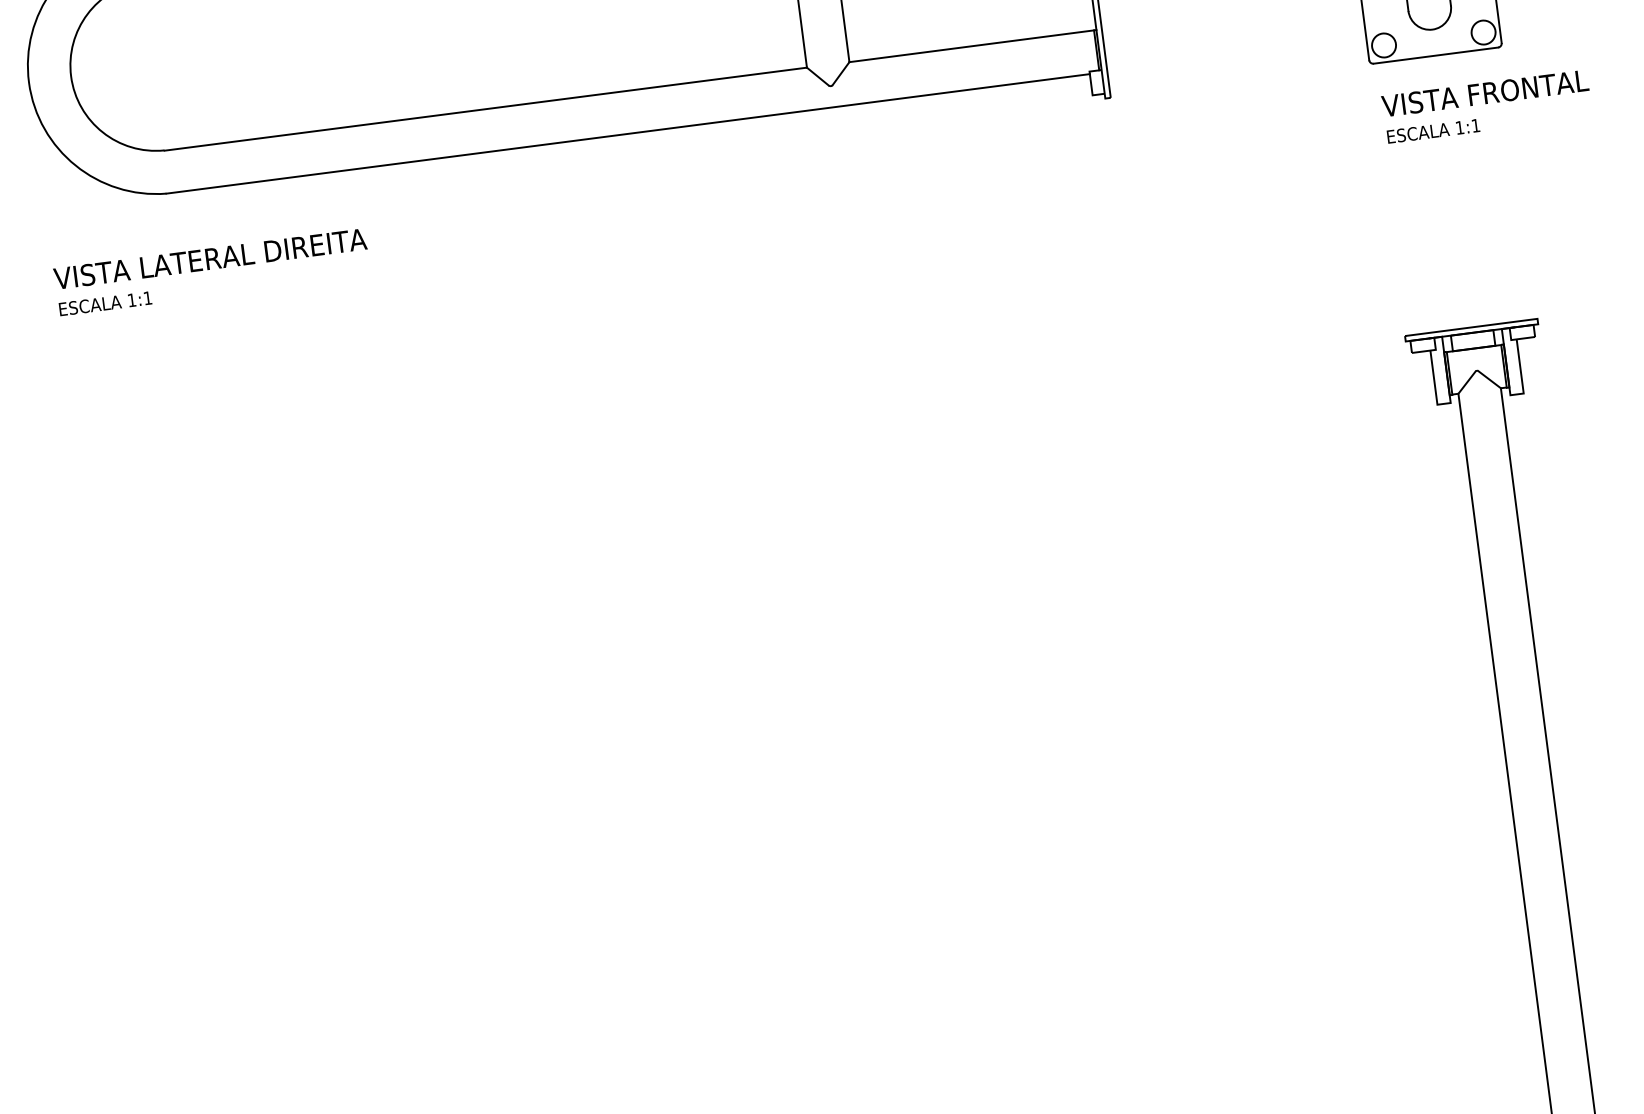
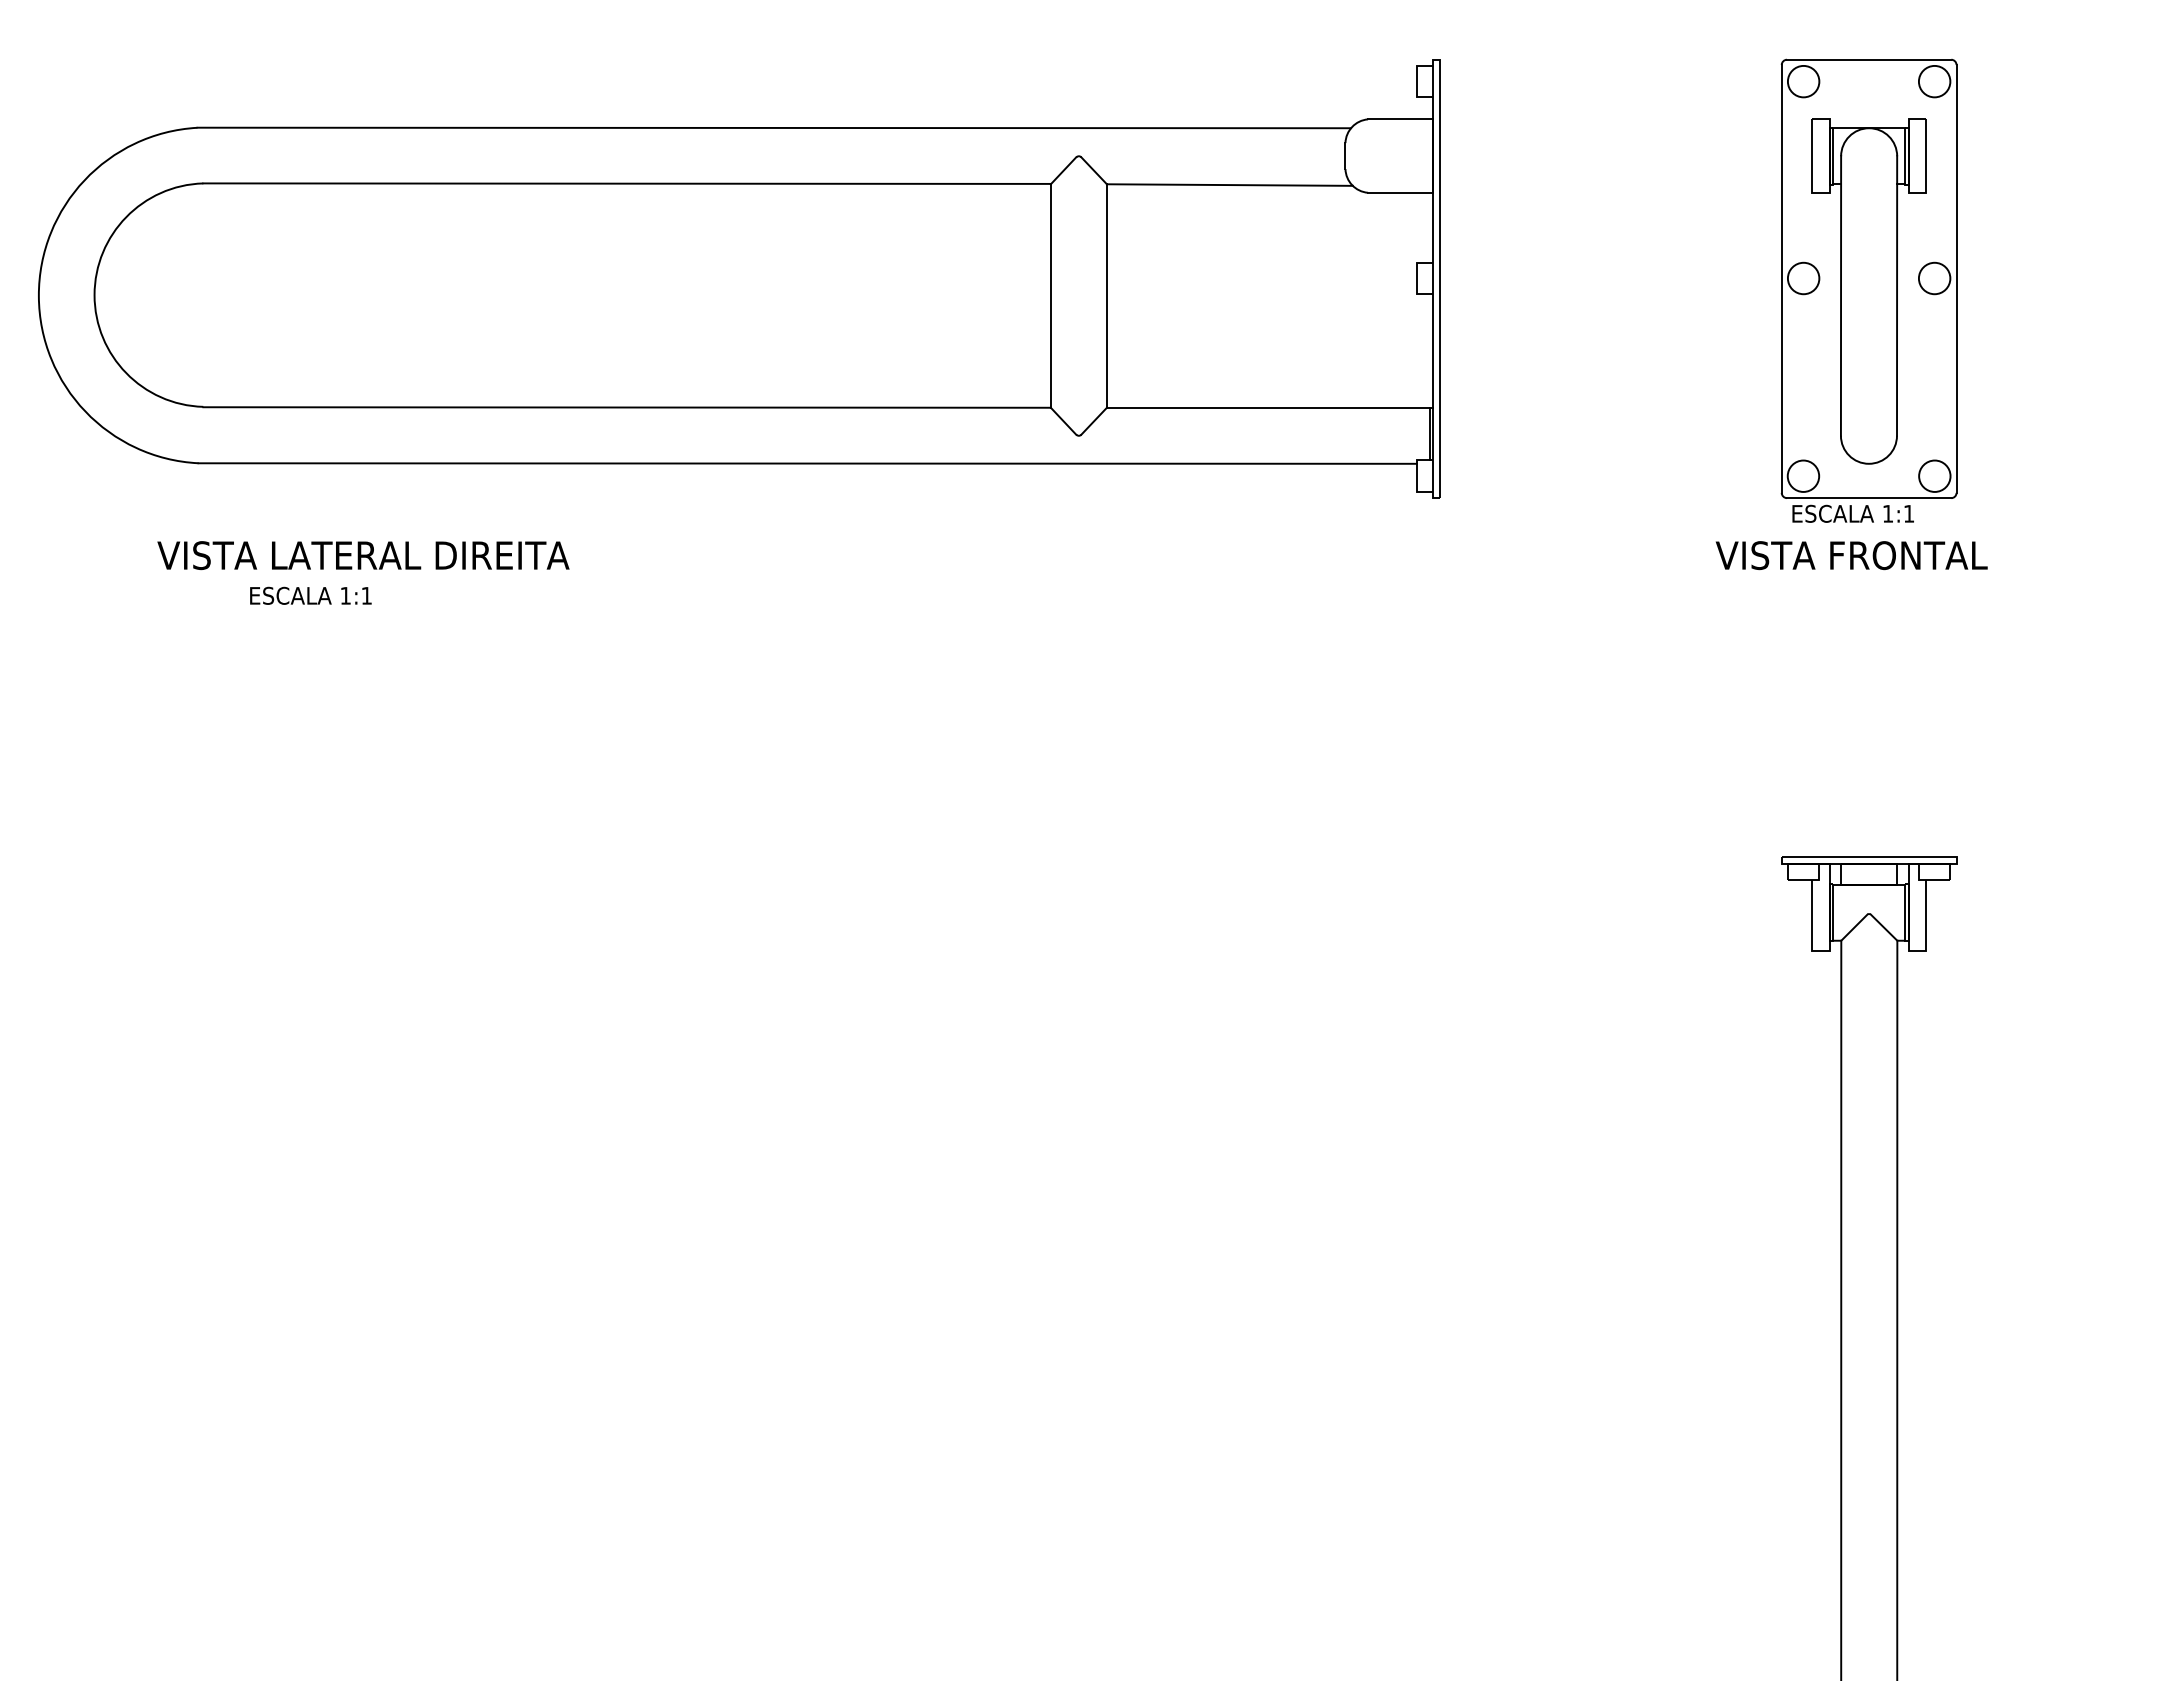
text: (1485, 93) -> (1851, 555), moved
text: (1432, 131) -> (1852, 513), moved
text: (210, 258) -> (363, 555), moved
text: (105, 303) -> (310, 595), moved

